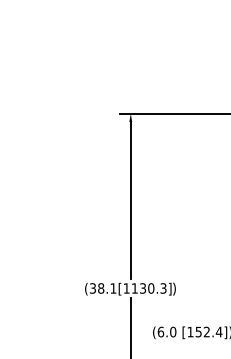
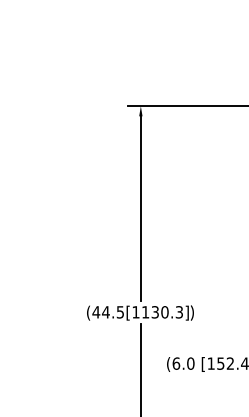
text: (102, 288) -> (107, 312), (38.1[1130.3] -> (44.5[1130.3]

